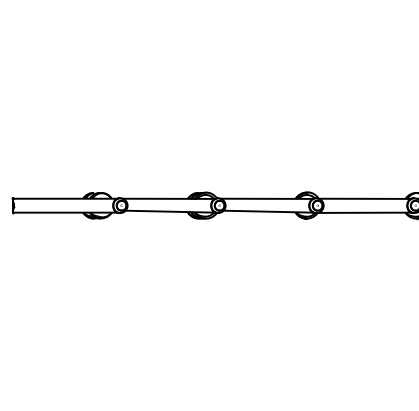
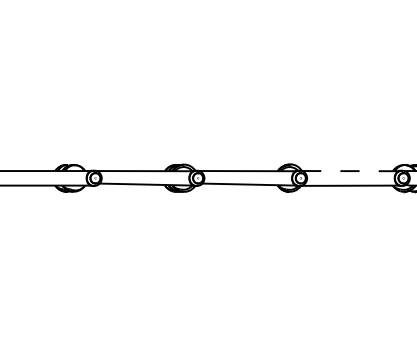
line: (364, 198) -> (349, 170), solid -> dashed

